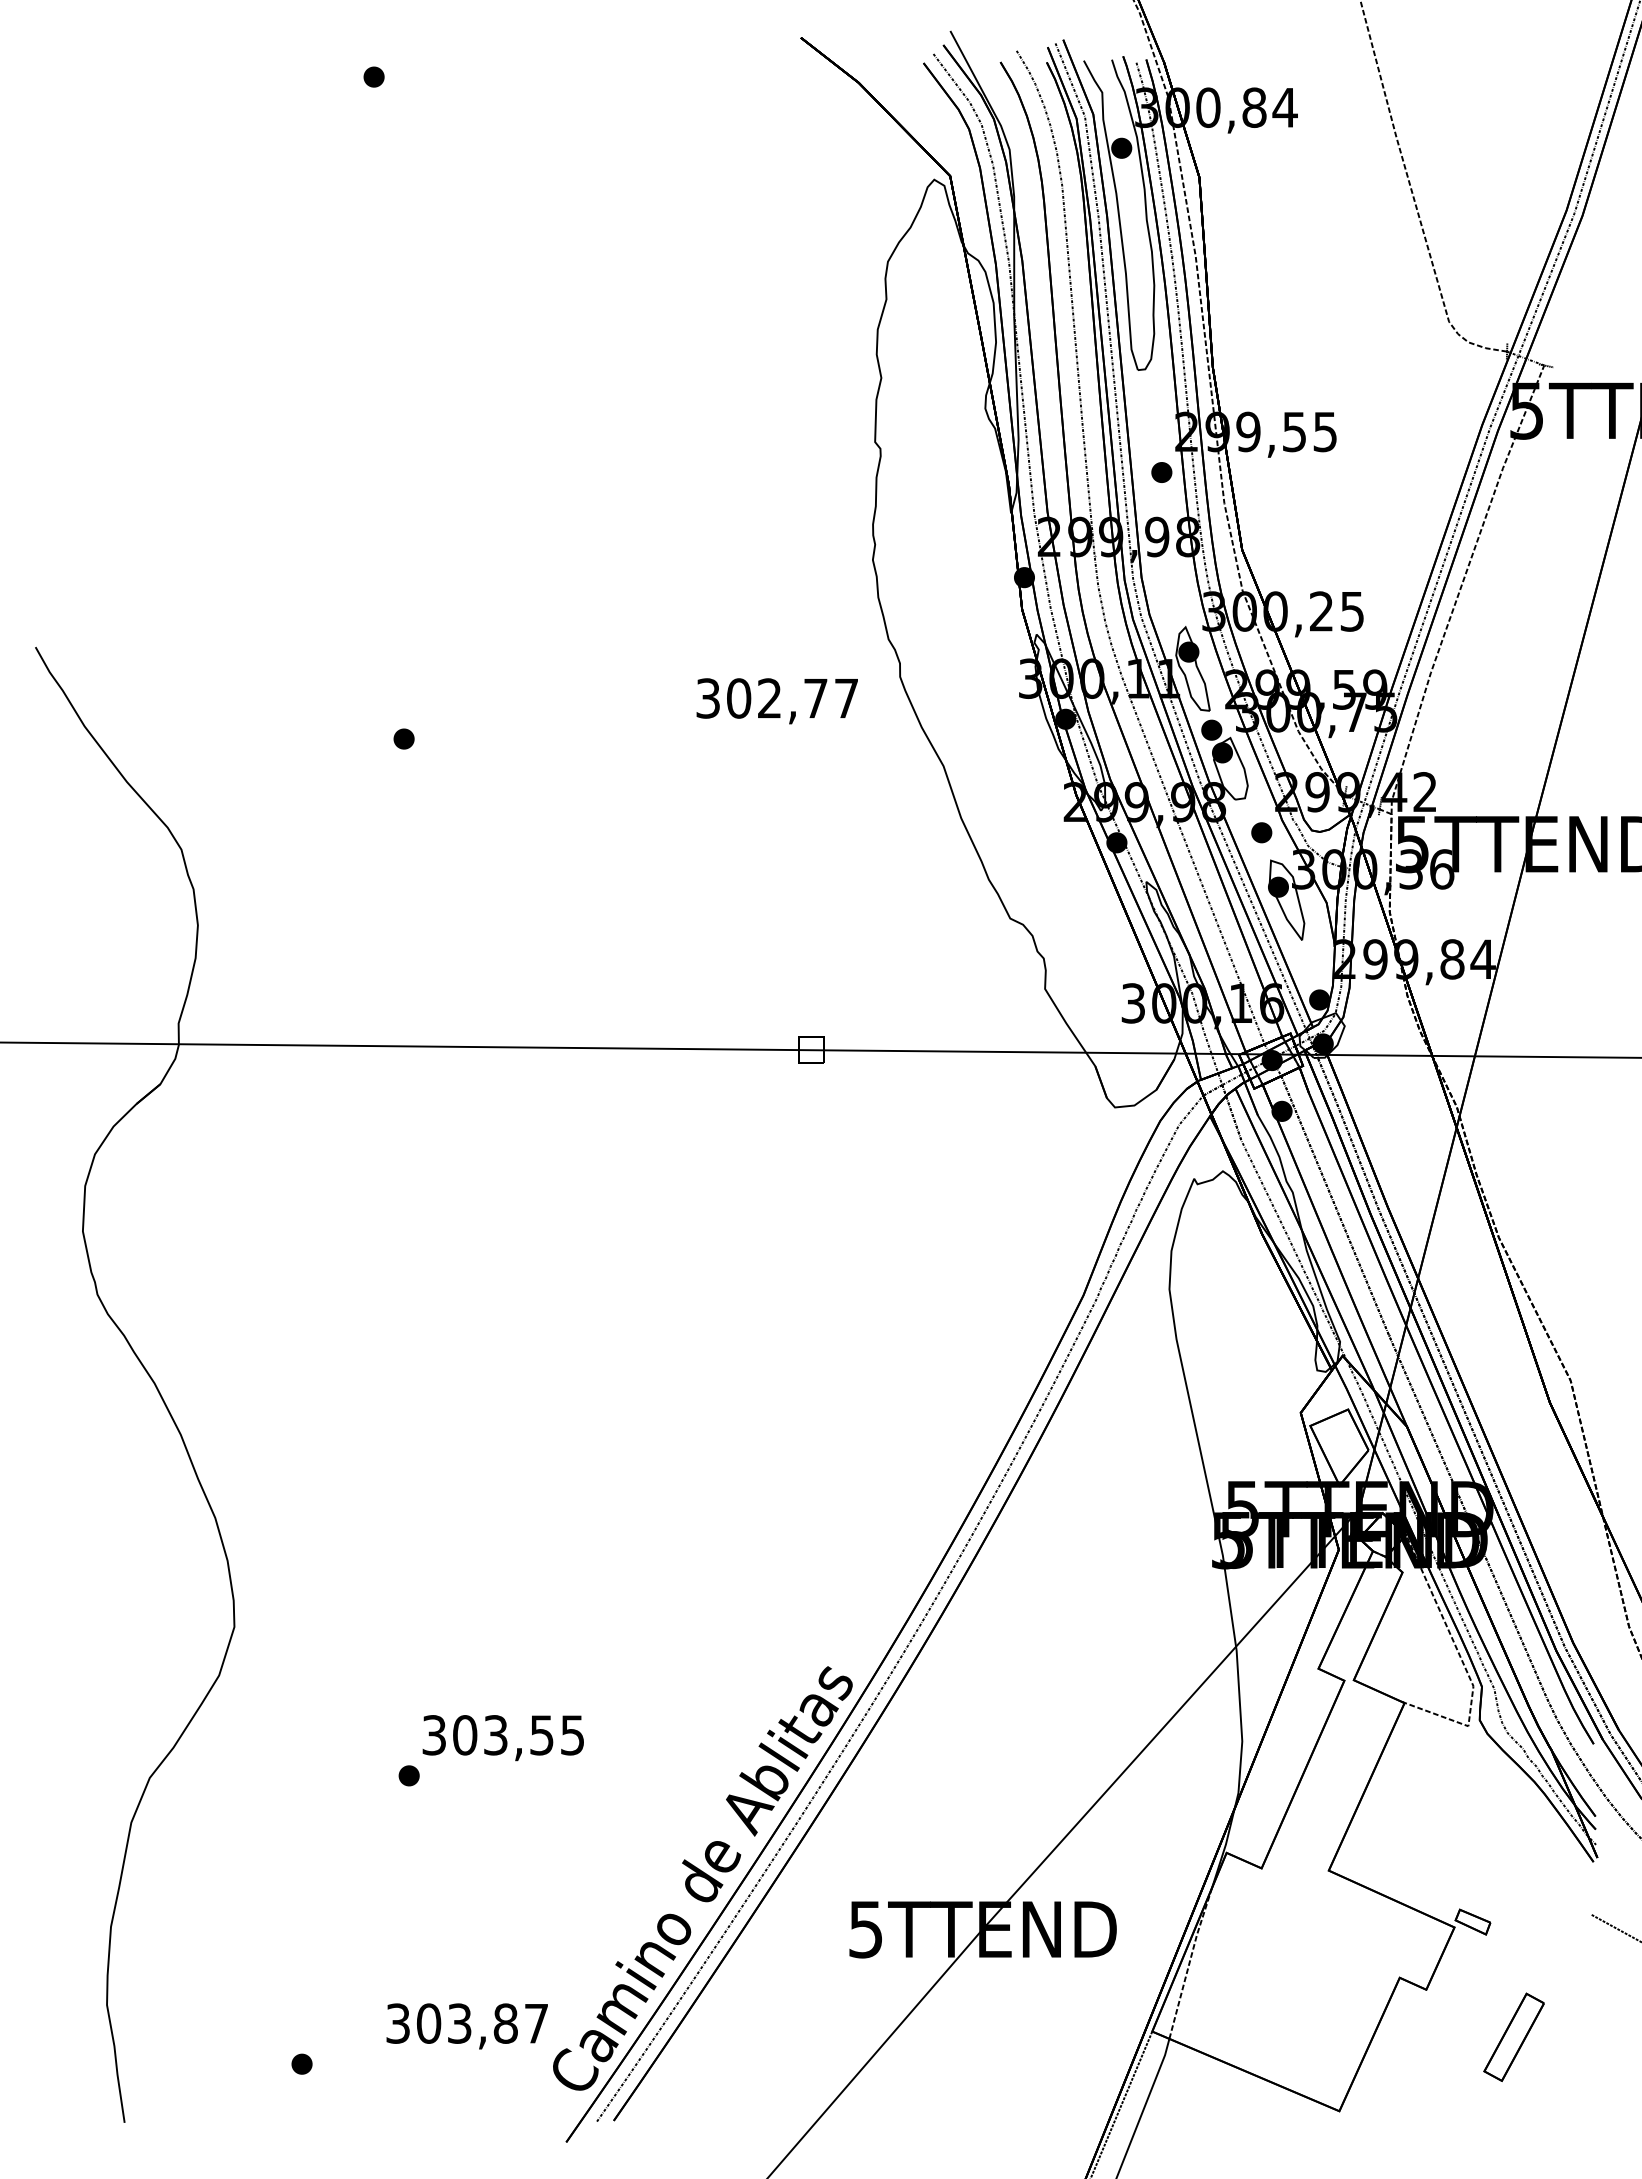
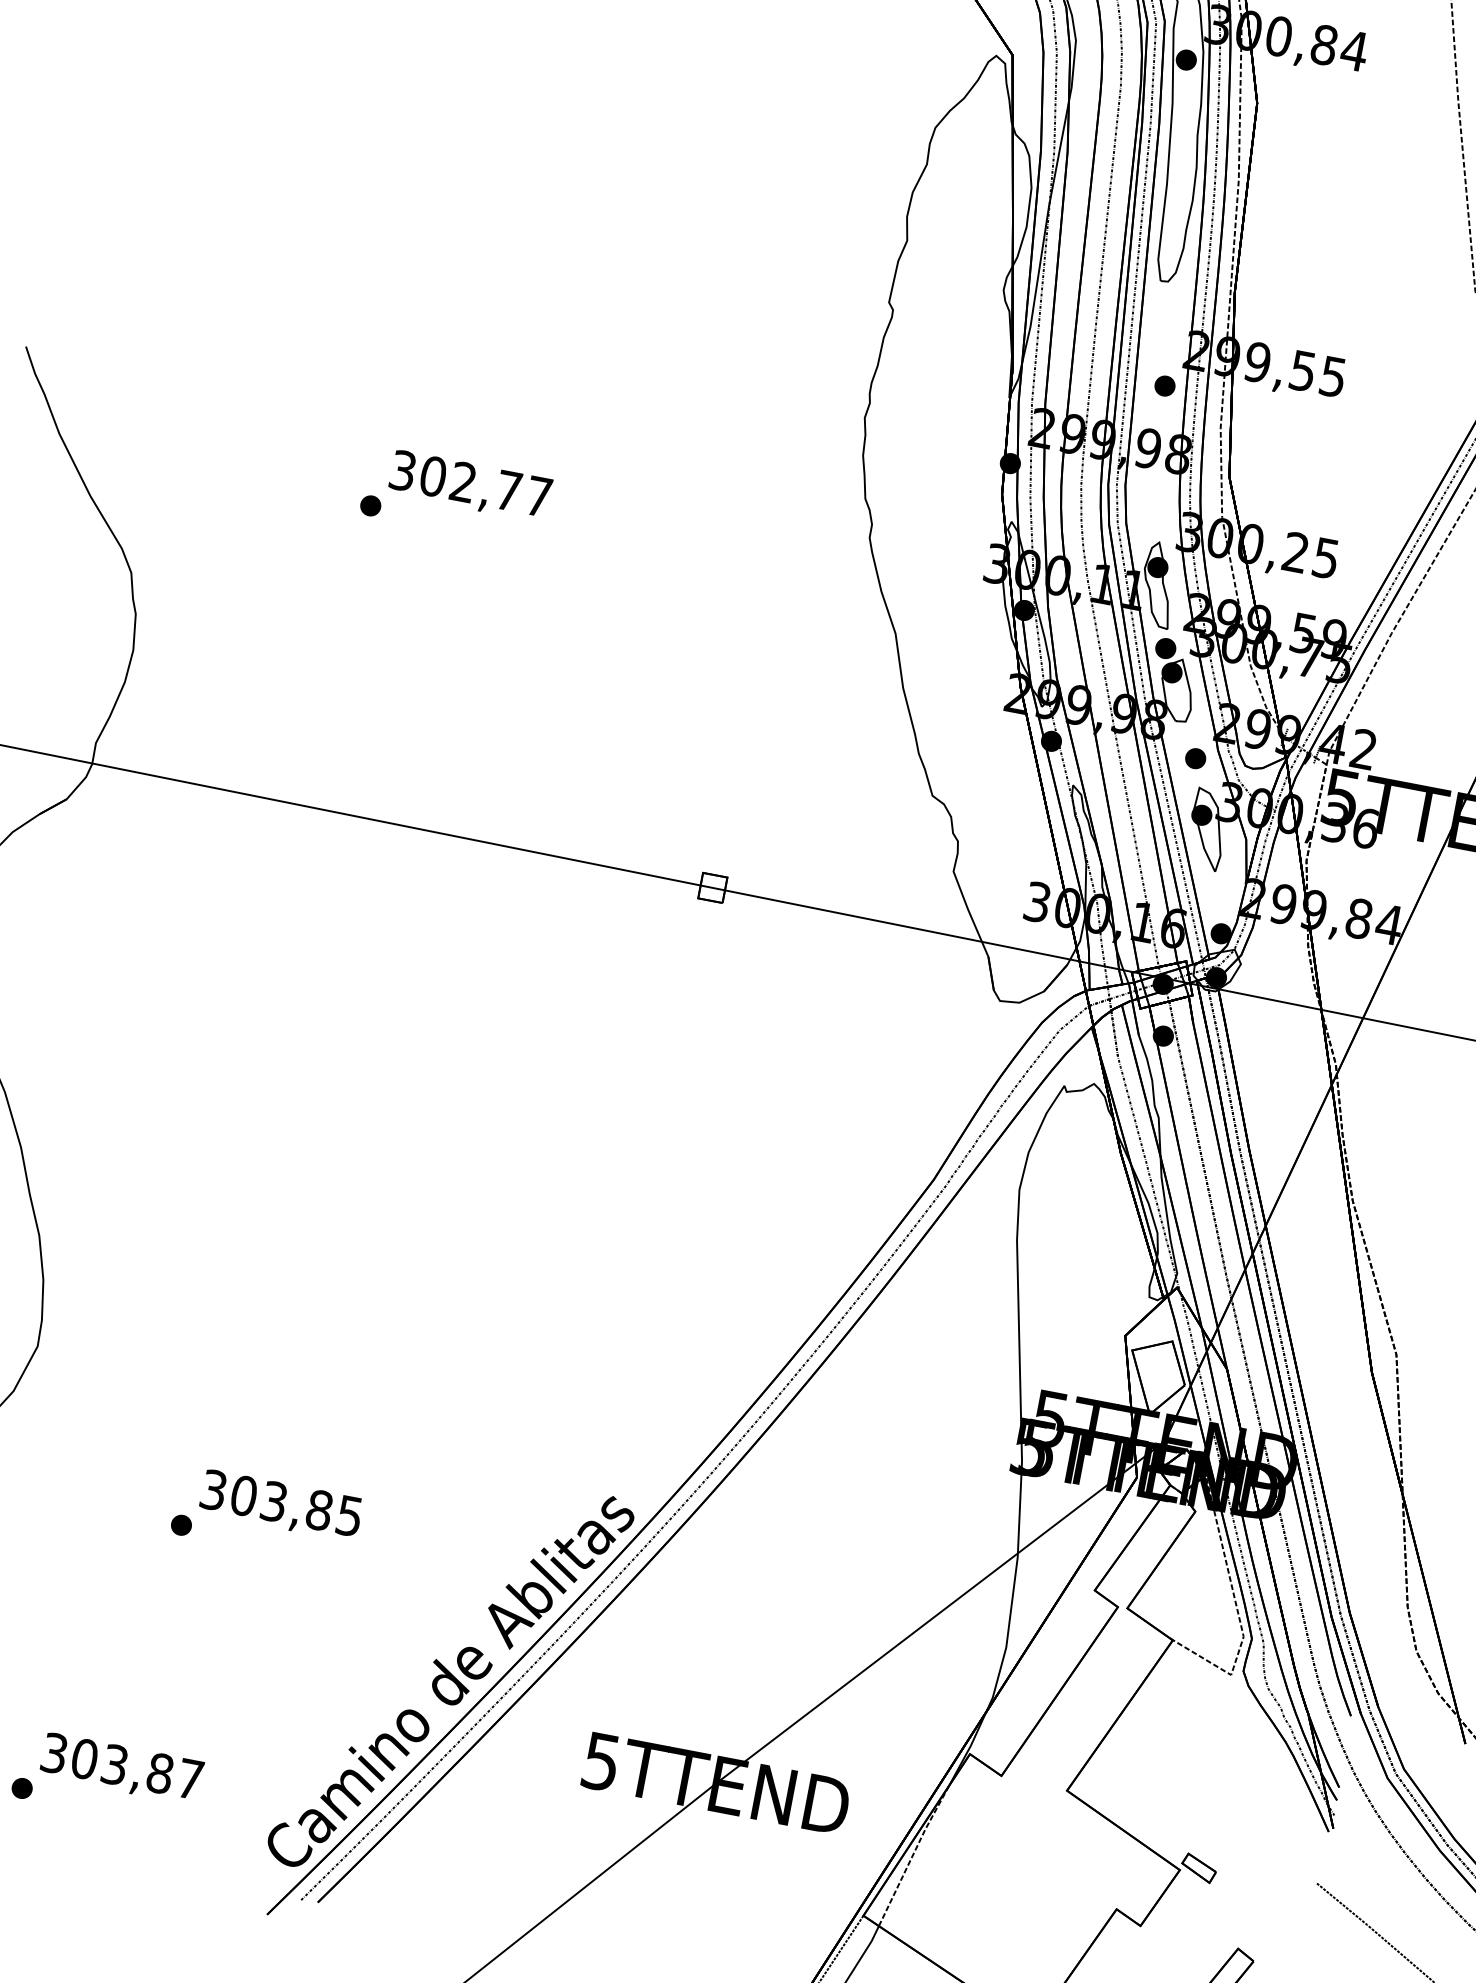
text: (776, 701) -> (469, 486), moved
text: (542, 1735) -> (319, 1510), 303,55 -> 303,85
text: (466, 2026) -> (121, 1768), moved

